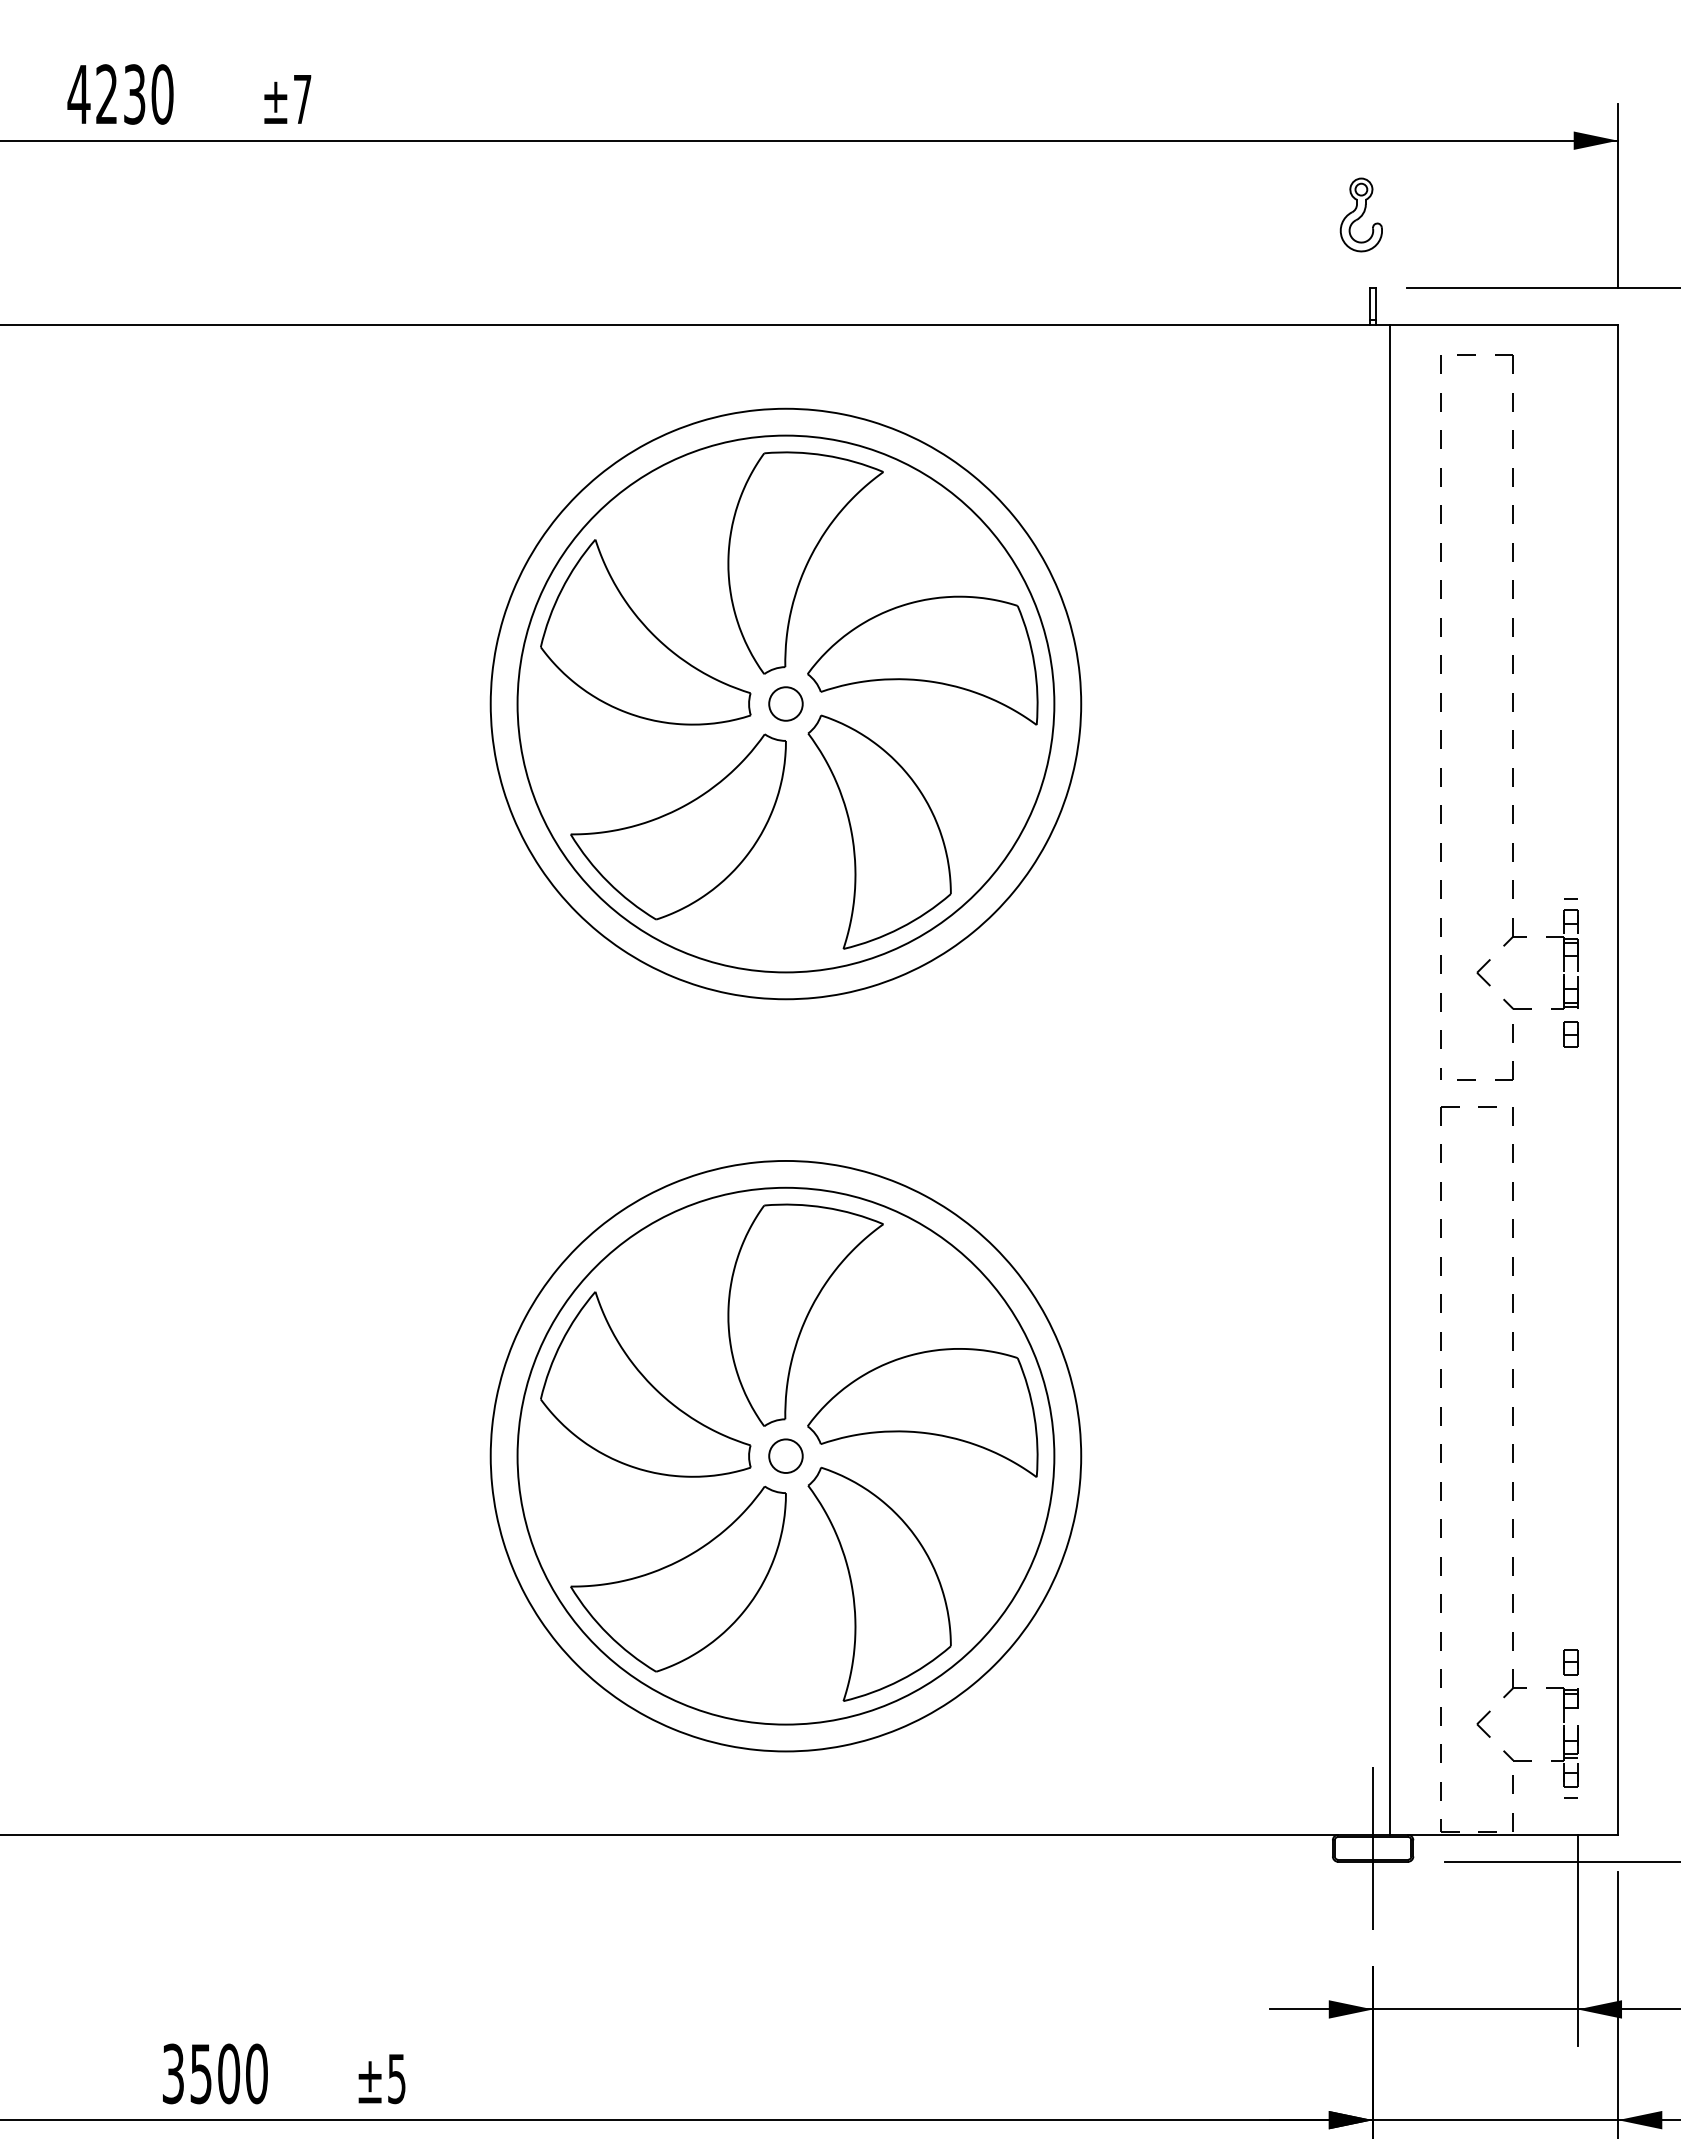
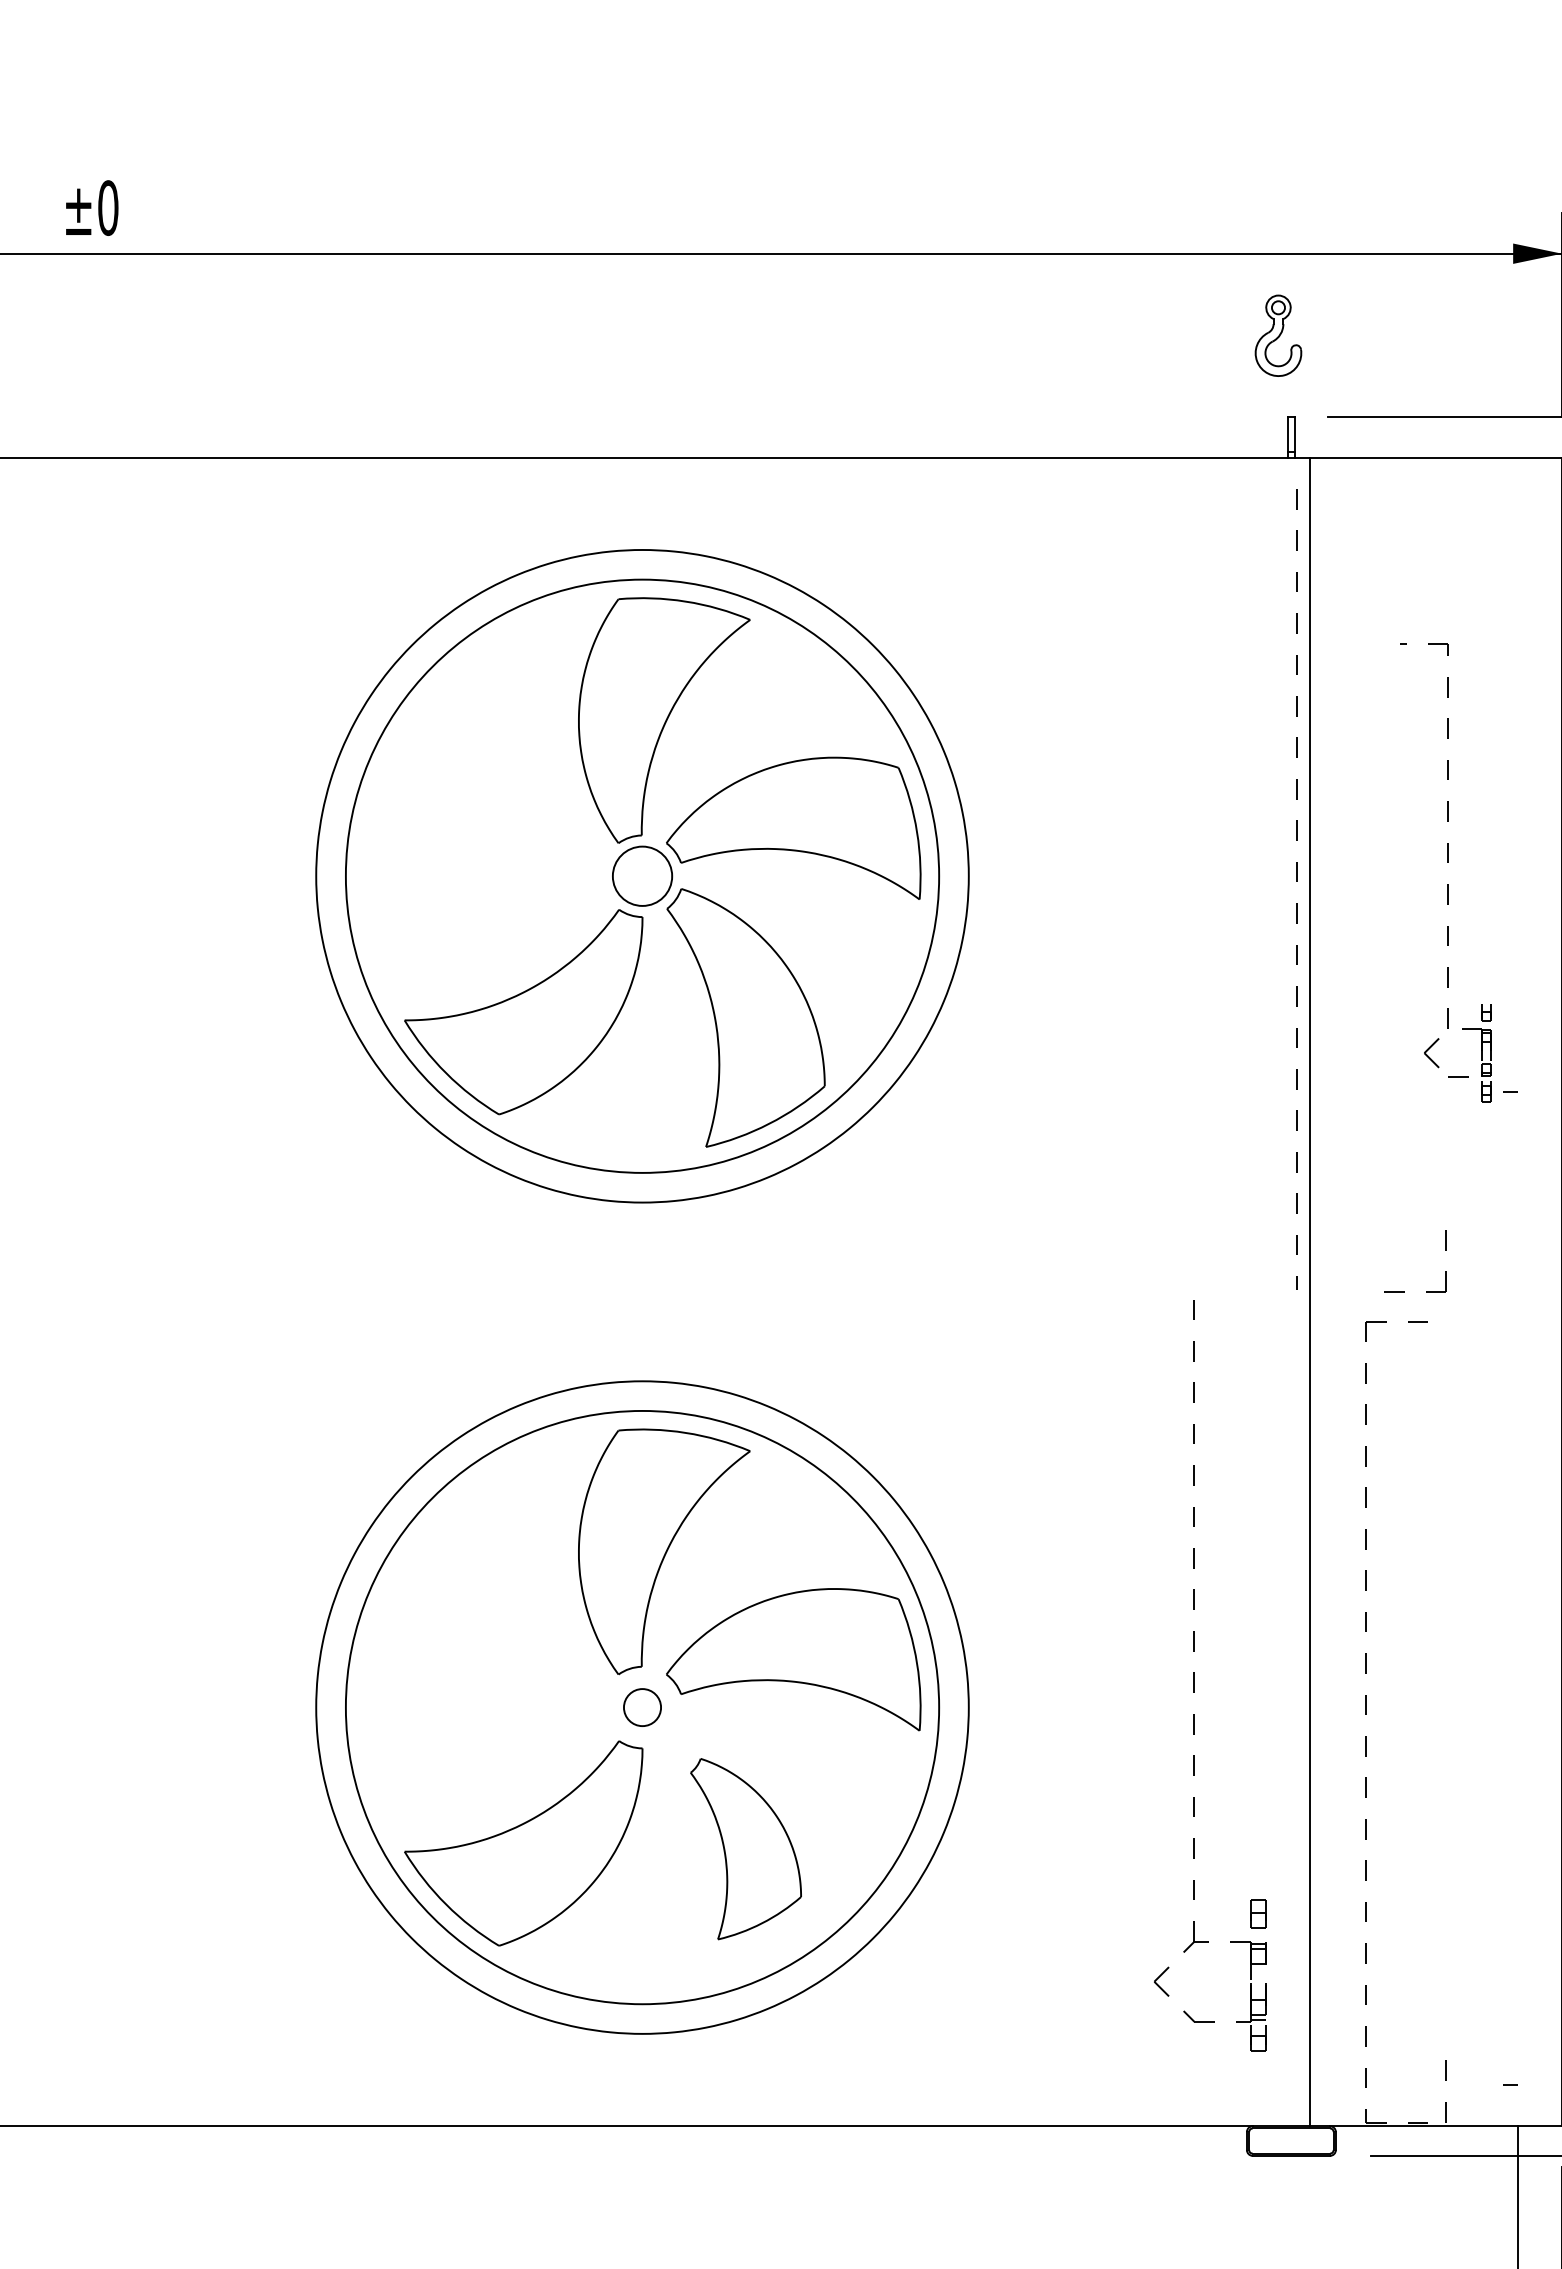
text: (302, 99) -> (108, 208), ±7 -> ±0
part: (645, 632) -> (487, 797), removed
part: (1517, 700) -> (1451, 872), size x0.6
circle: (785, 703) -> (641, 875), size x1.6
line: (1440, 711) -> (1296, 882), moved
part: (645, 1384) -> (487, 1628), removed
part: (1513, 1447) -> (1194, 1675), moved
part: (879, 1583) -> (745, 1848), size x0.7
line: (1373, 1848) -> (1291, 2141), removed

